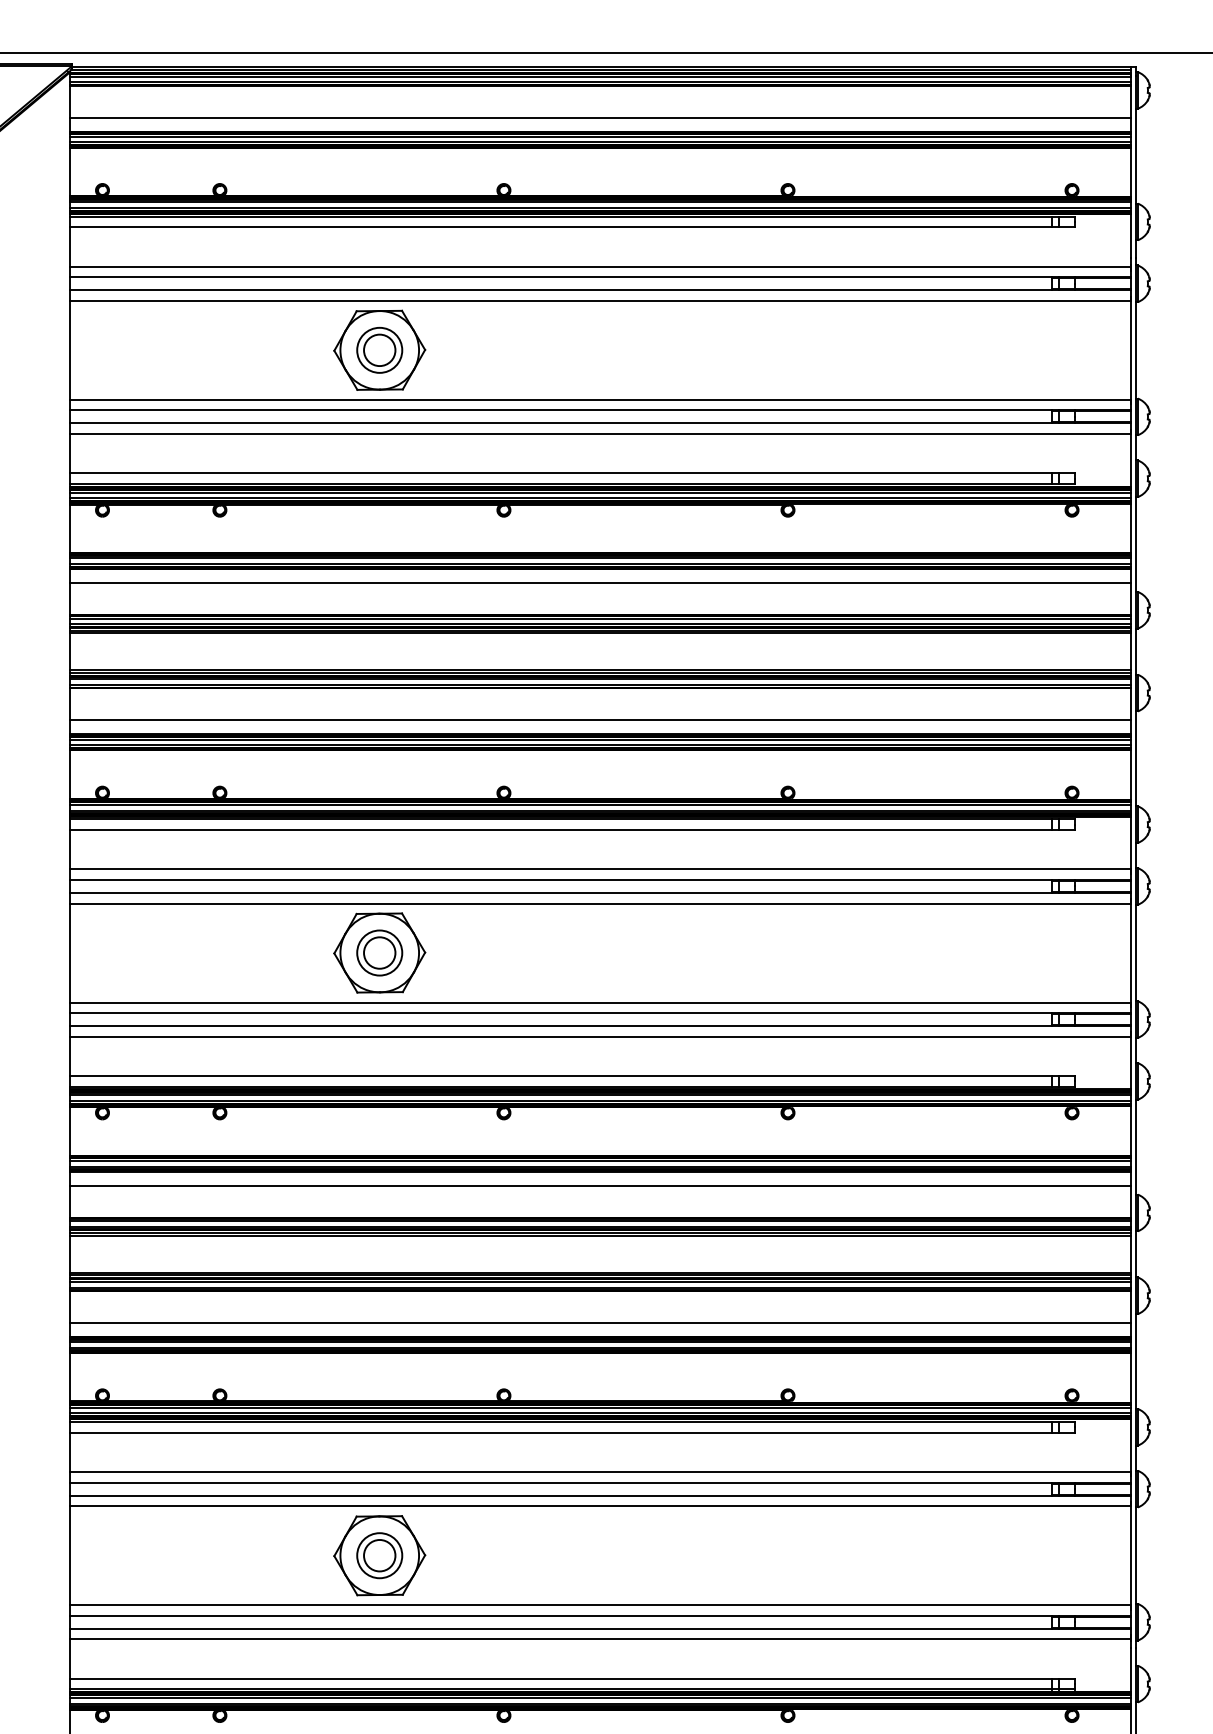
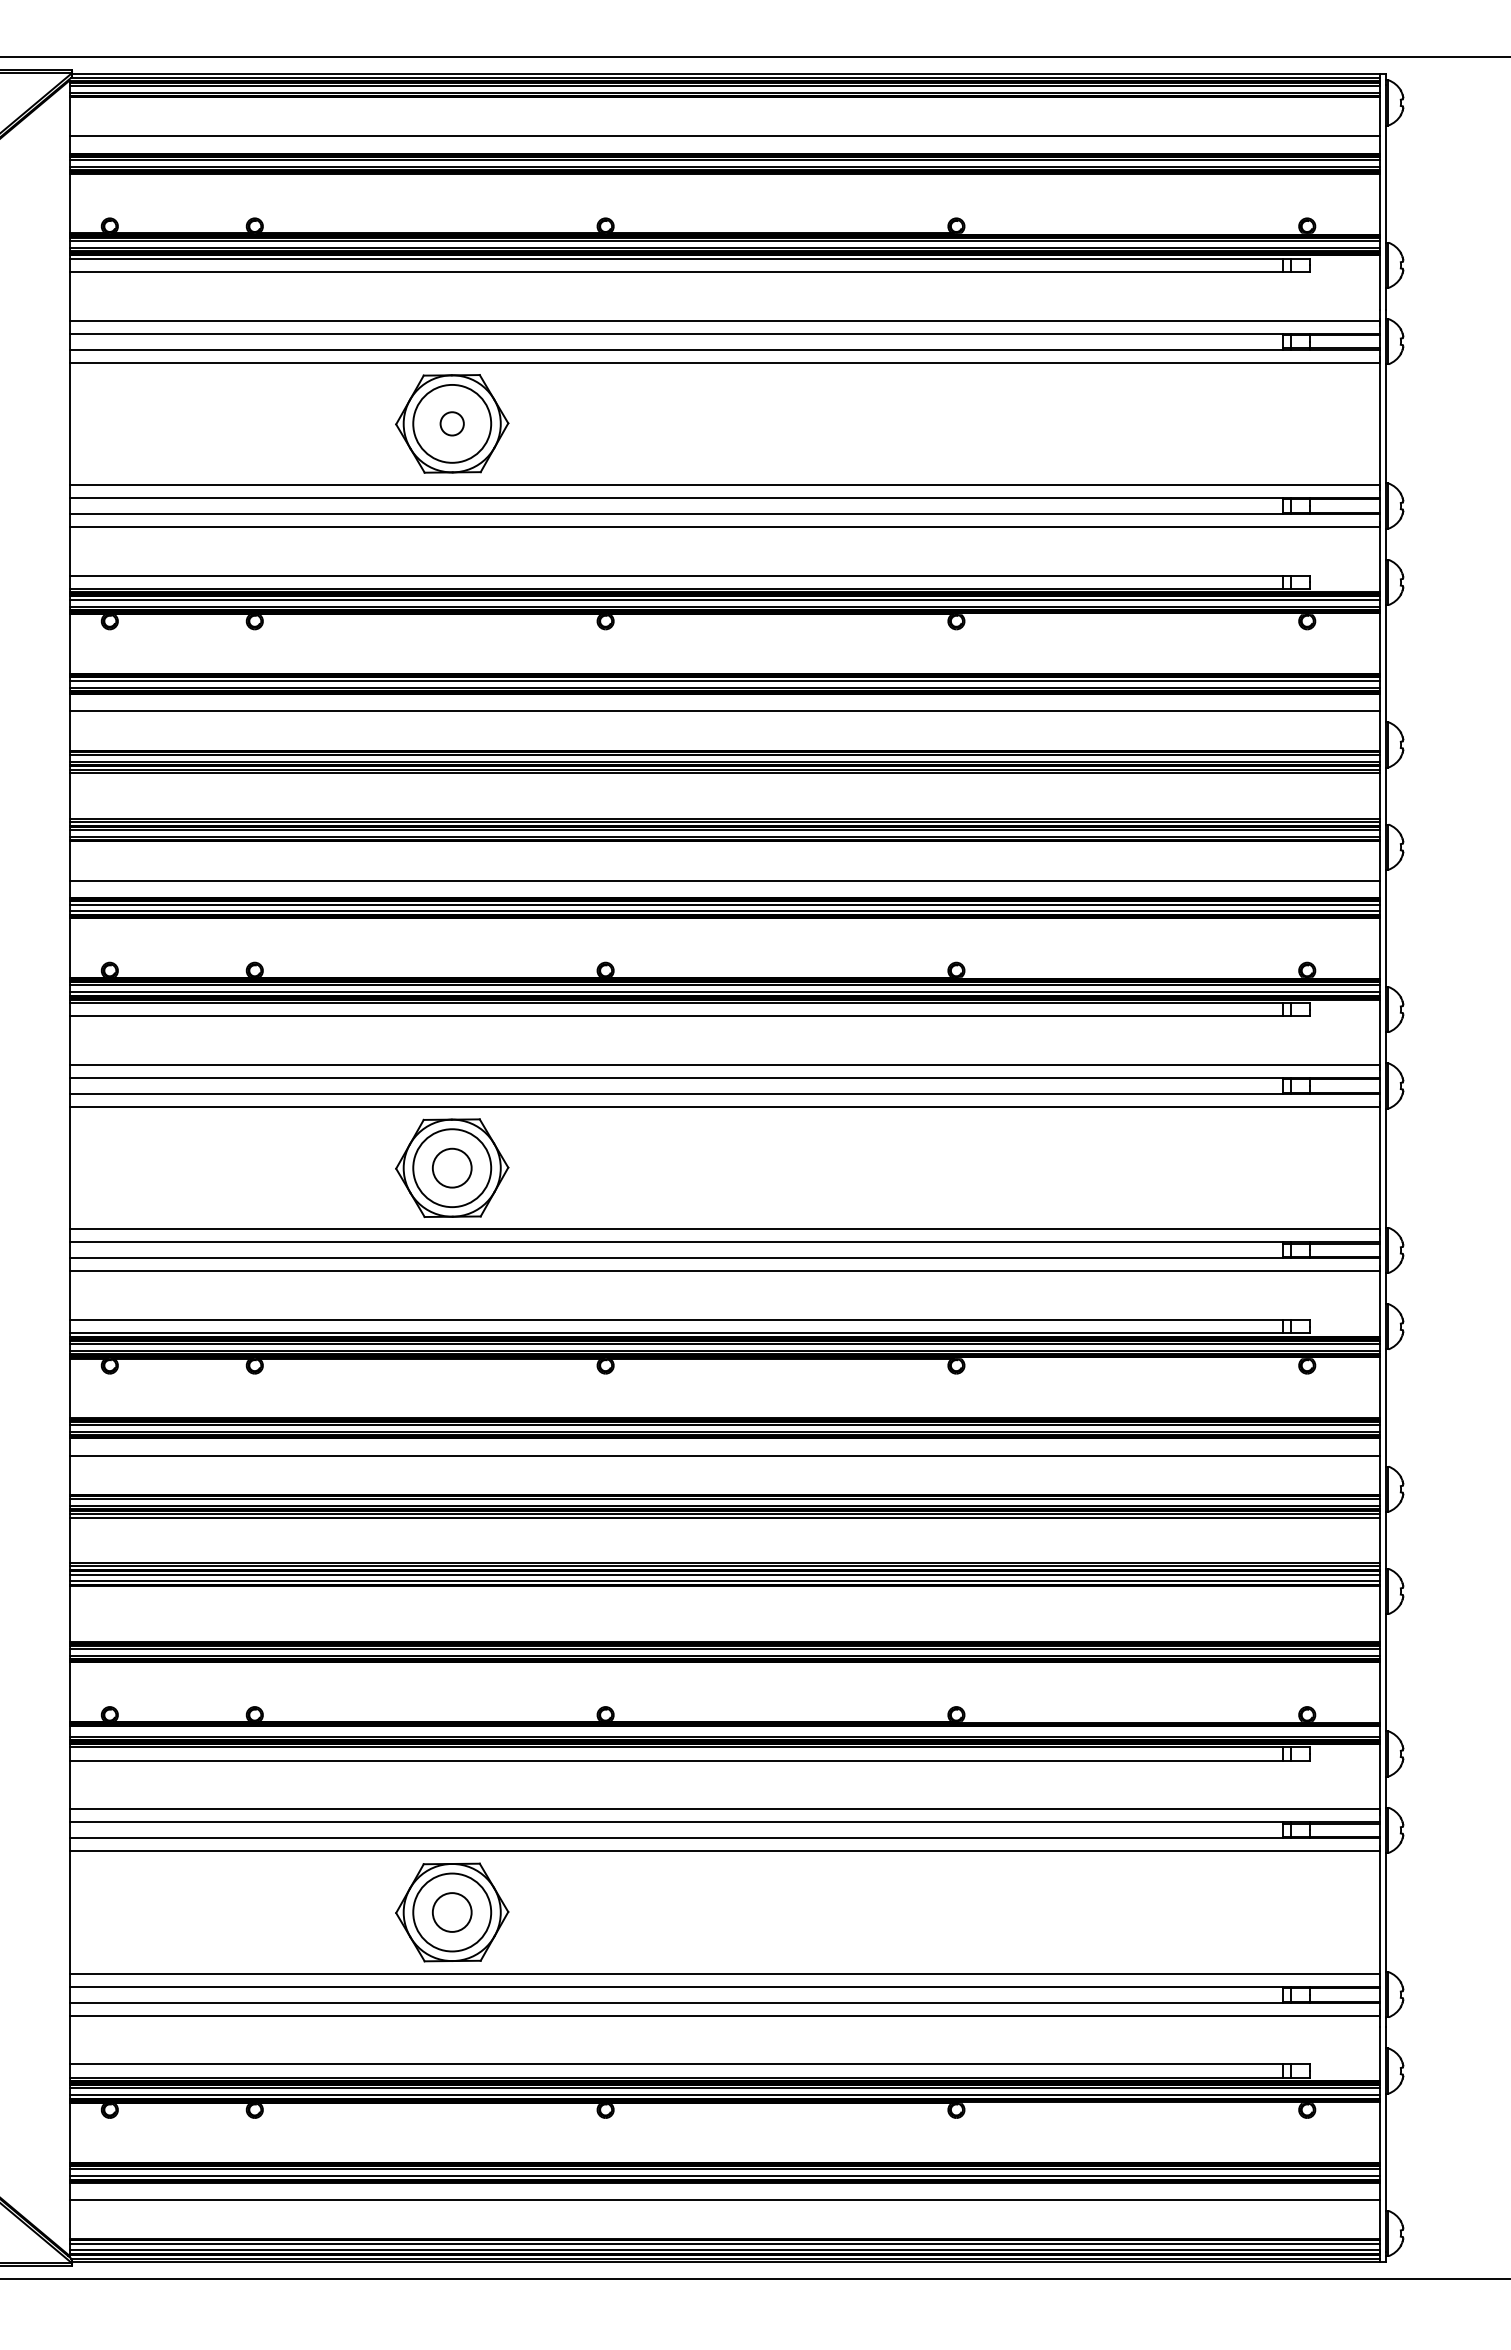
circle: (379, 350) -> (451, 423), size x0.6
circle: (379, 350) -> (452, 423), size x1.4
circle: (379, 953) -> (452, 1168), size x1.4
line: (600, 1323) -> (724, 1625), removed
line: (600, 1407) -> (724, 1729), removed
circle: (379, 1555) -> (452, 1912), size x1.4

